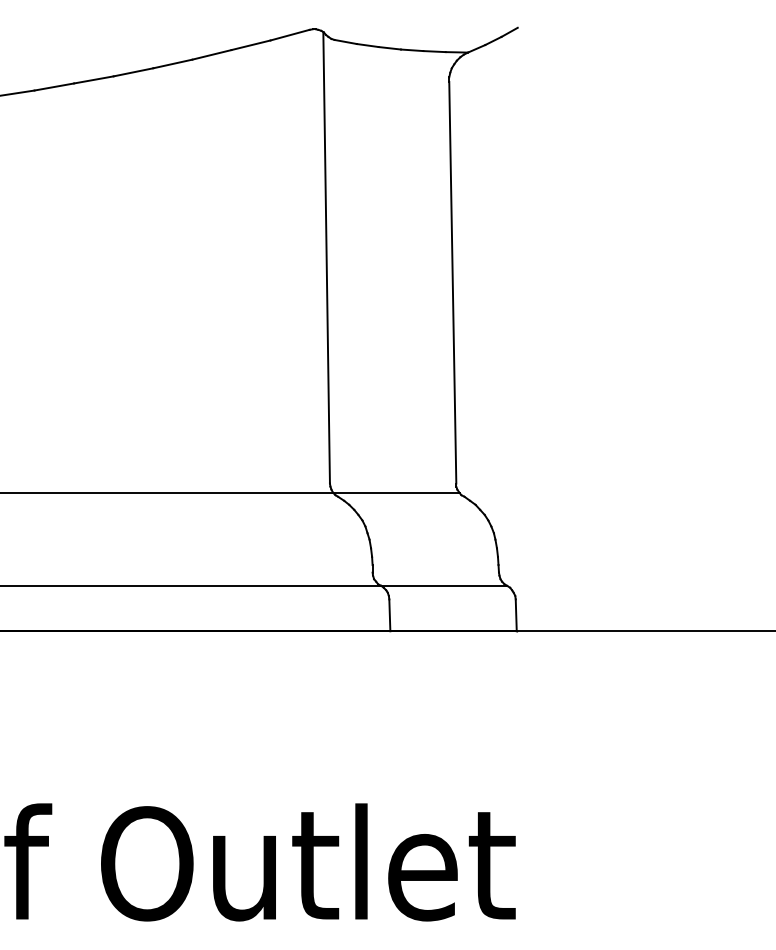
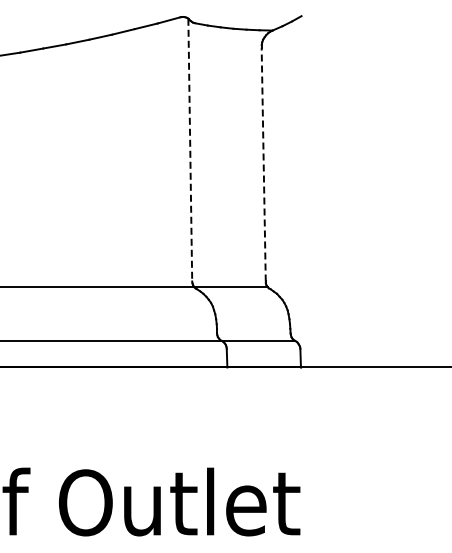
line: (327, 258) -> (190, 150), solid -> dashed
line: (452, 282) -> (263, 164), solid -> dashed

